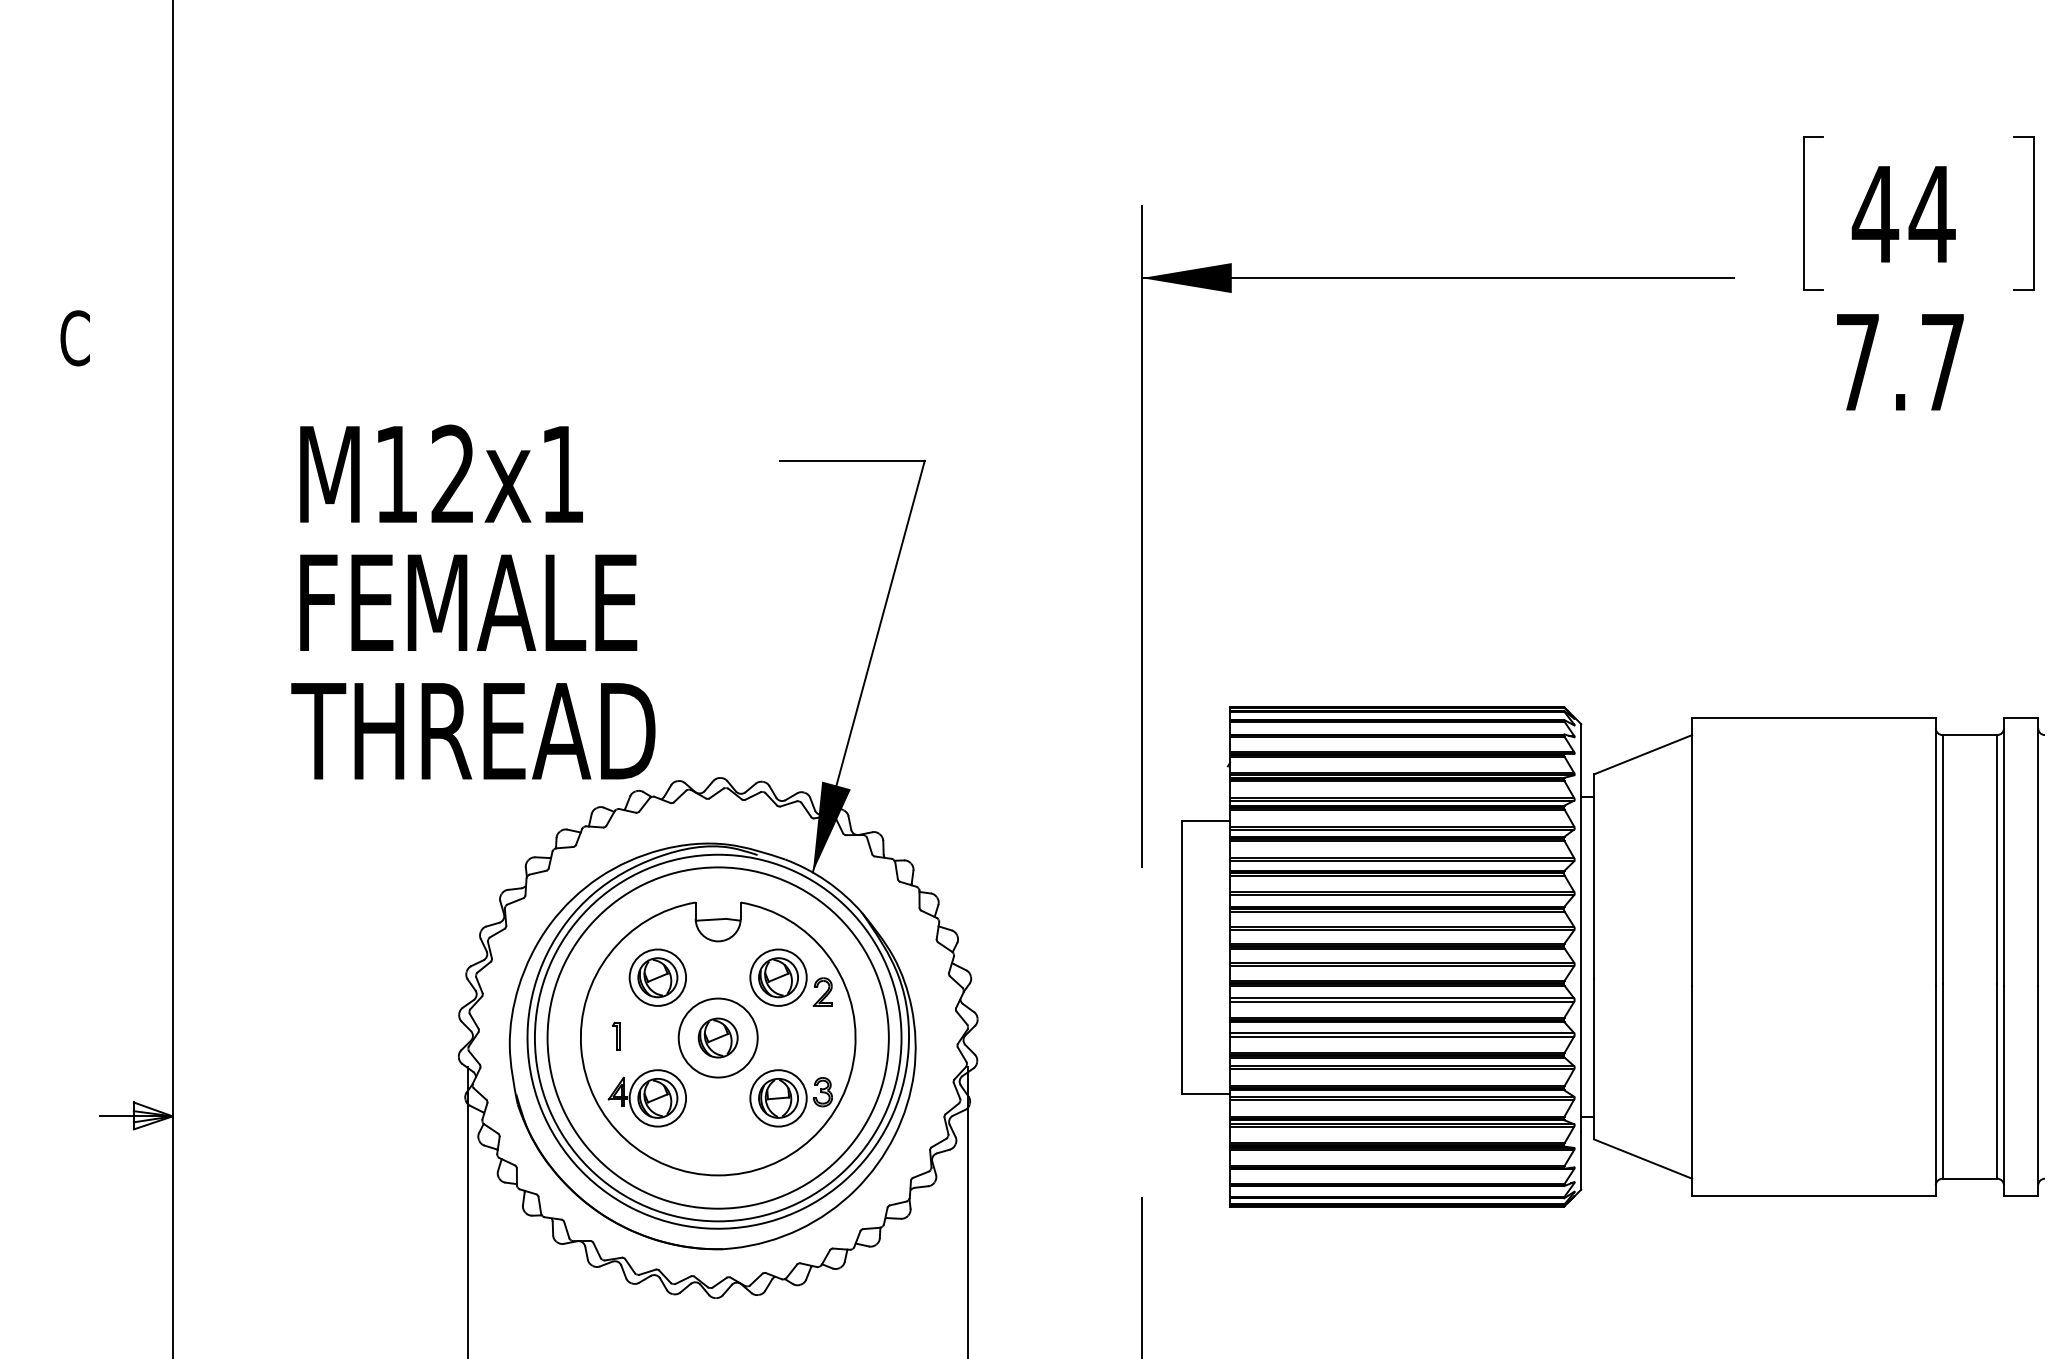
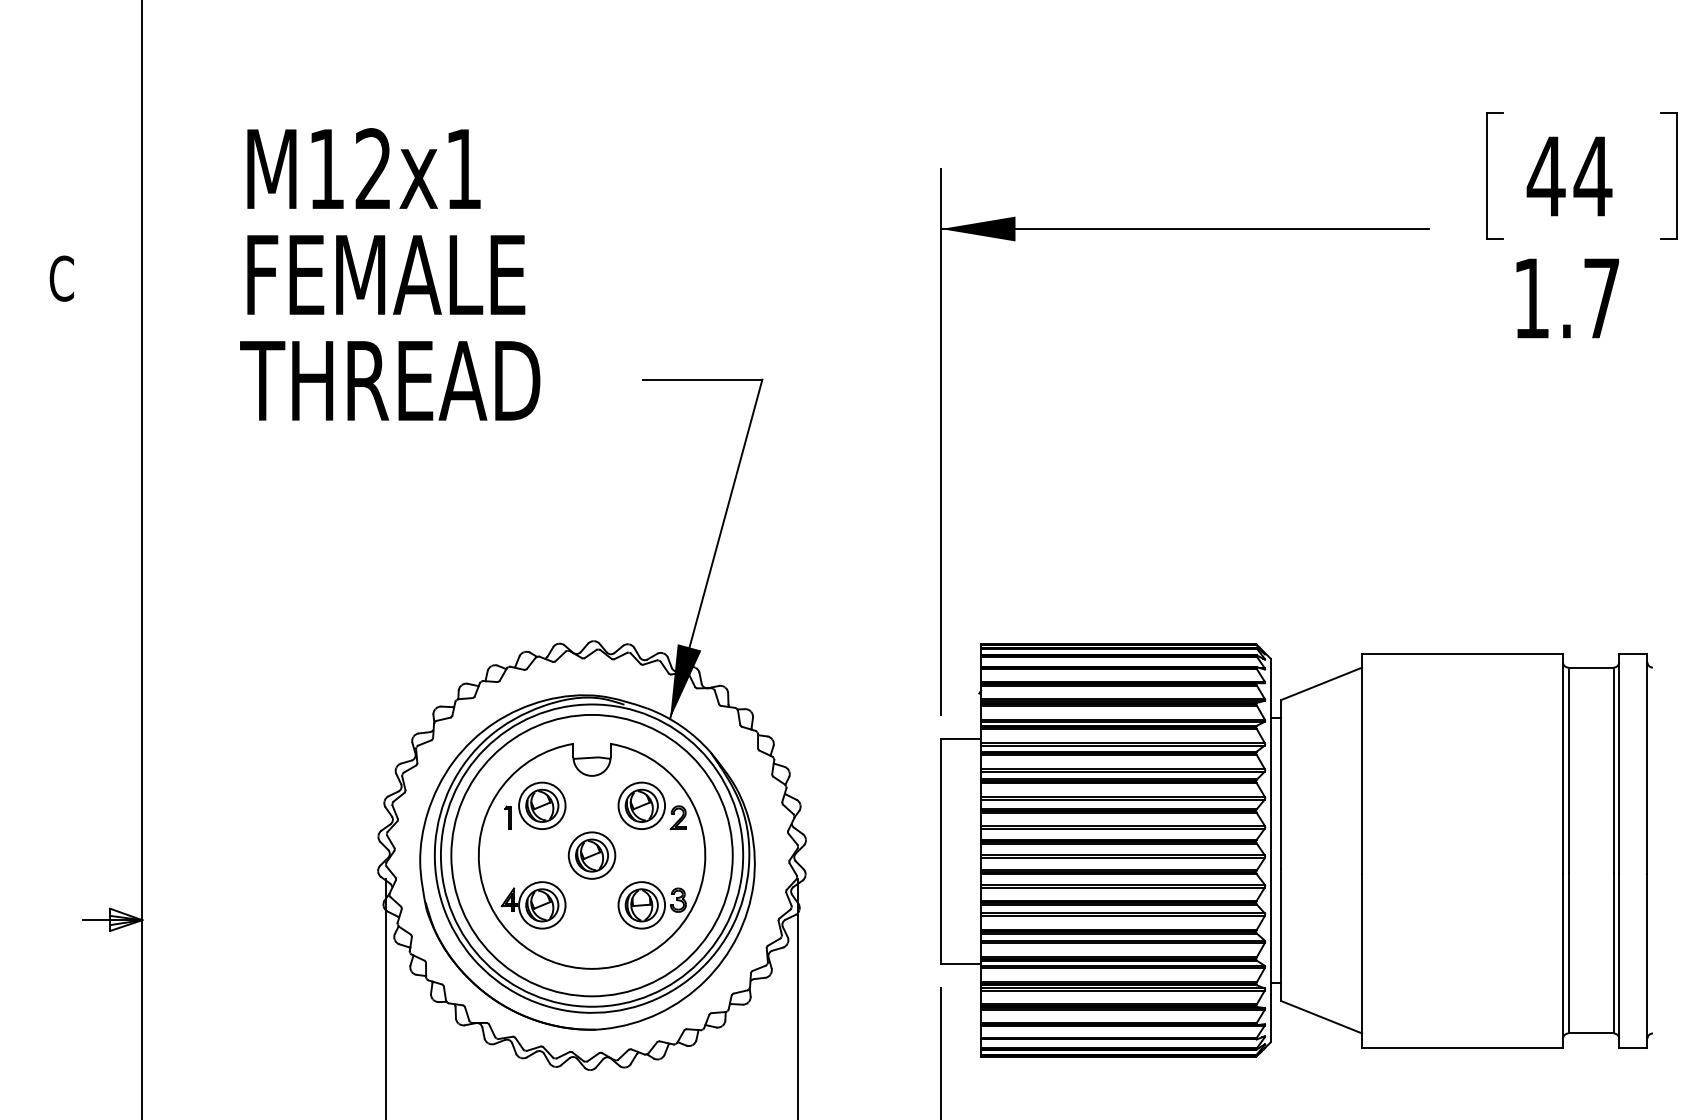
text: (1857, 362) -> (1531, 298), 7.7 -> 1.7
text: (473, 601) -> (390, 273), moved
part: (1612, 956) -> (1296, 850), moved
part: (616, 1035) -> (508, 817), moved
circle: (718, 1037) -> (592, 855), size x0.71

